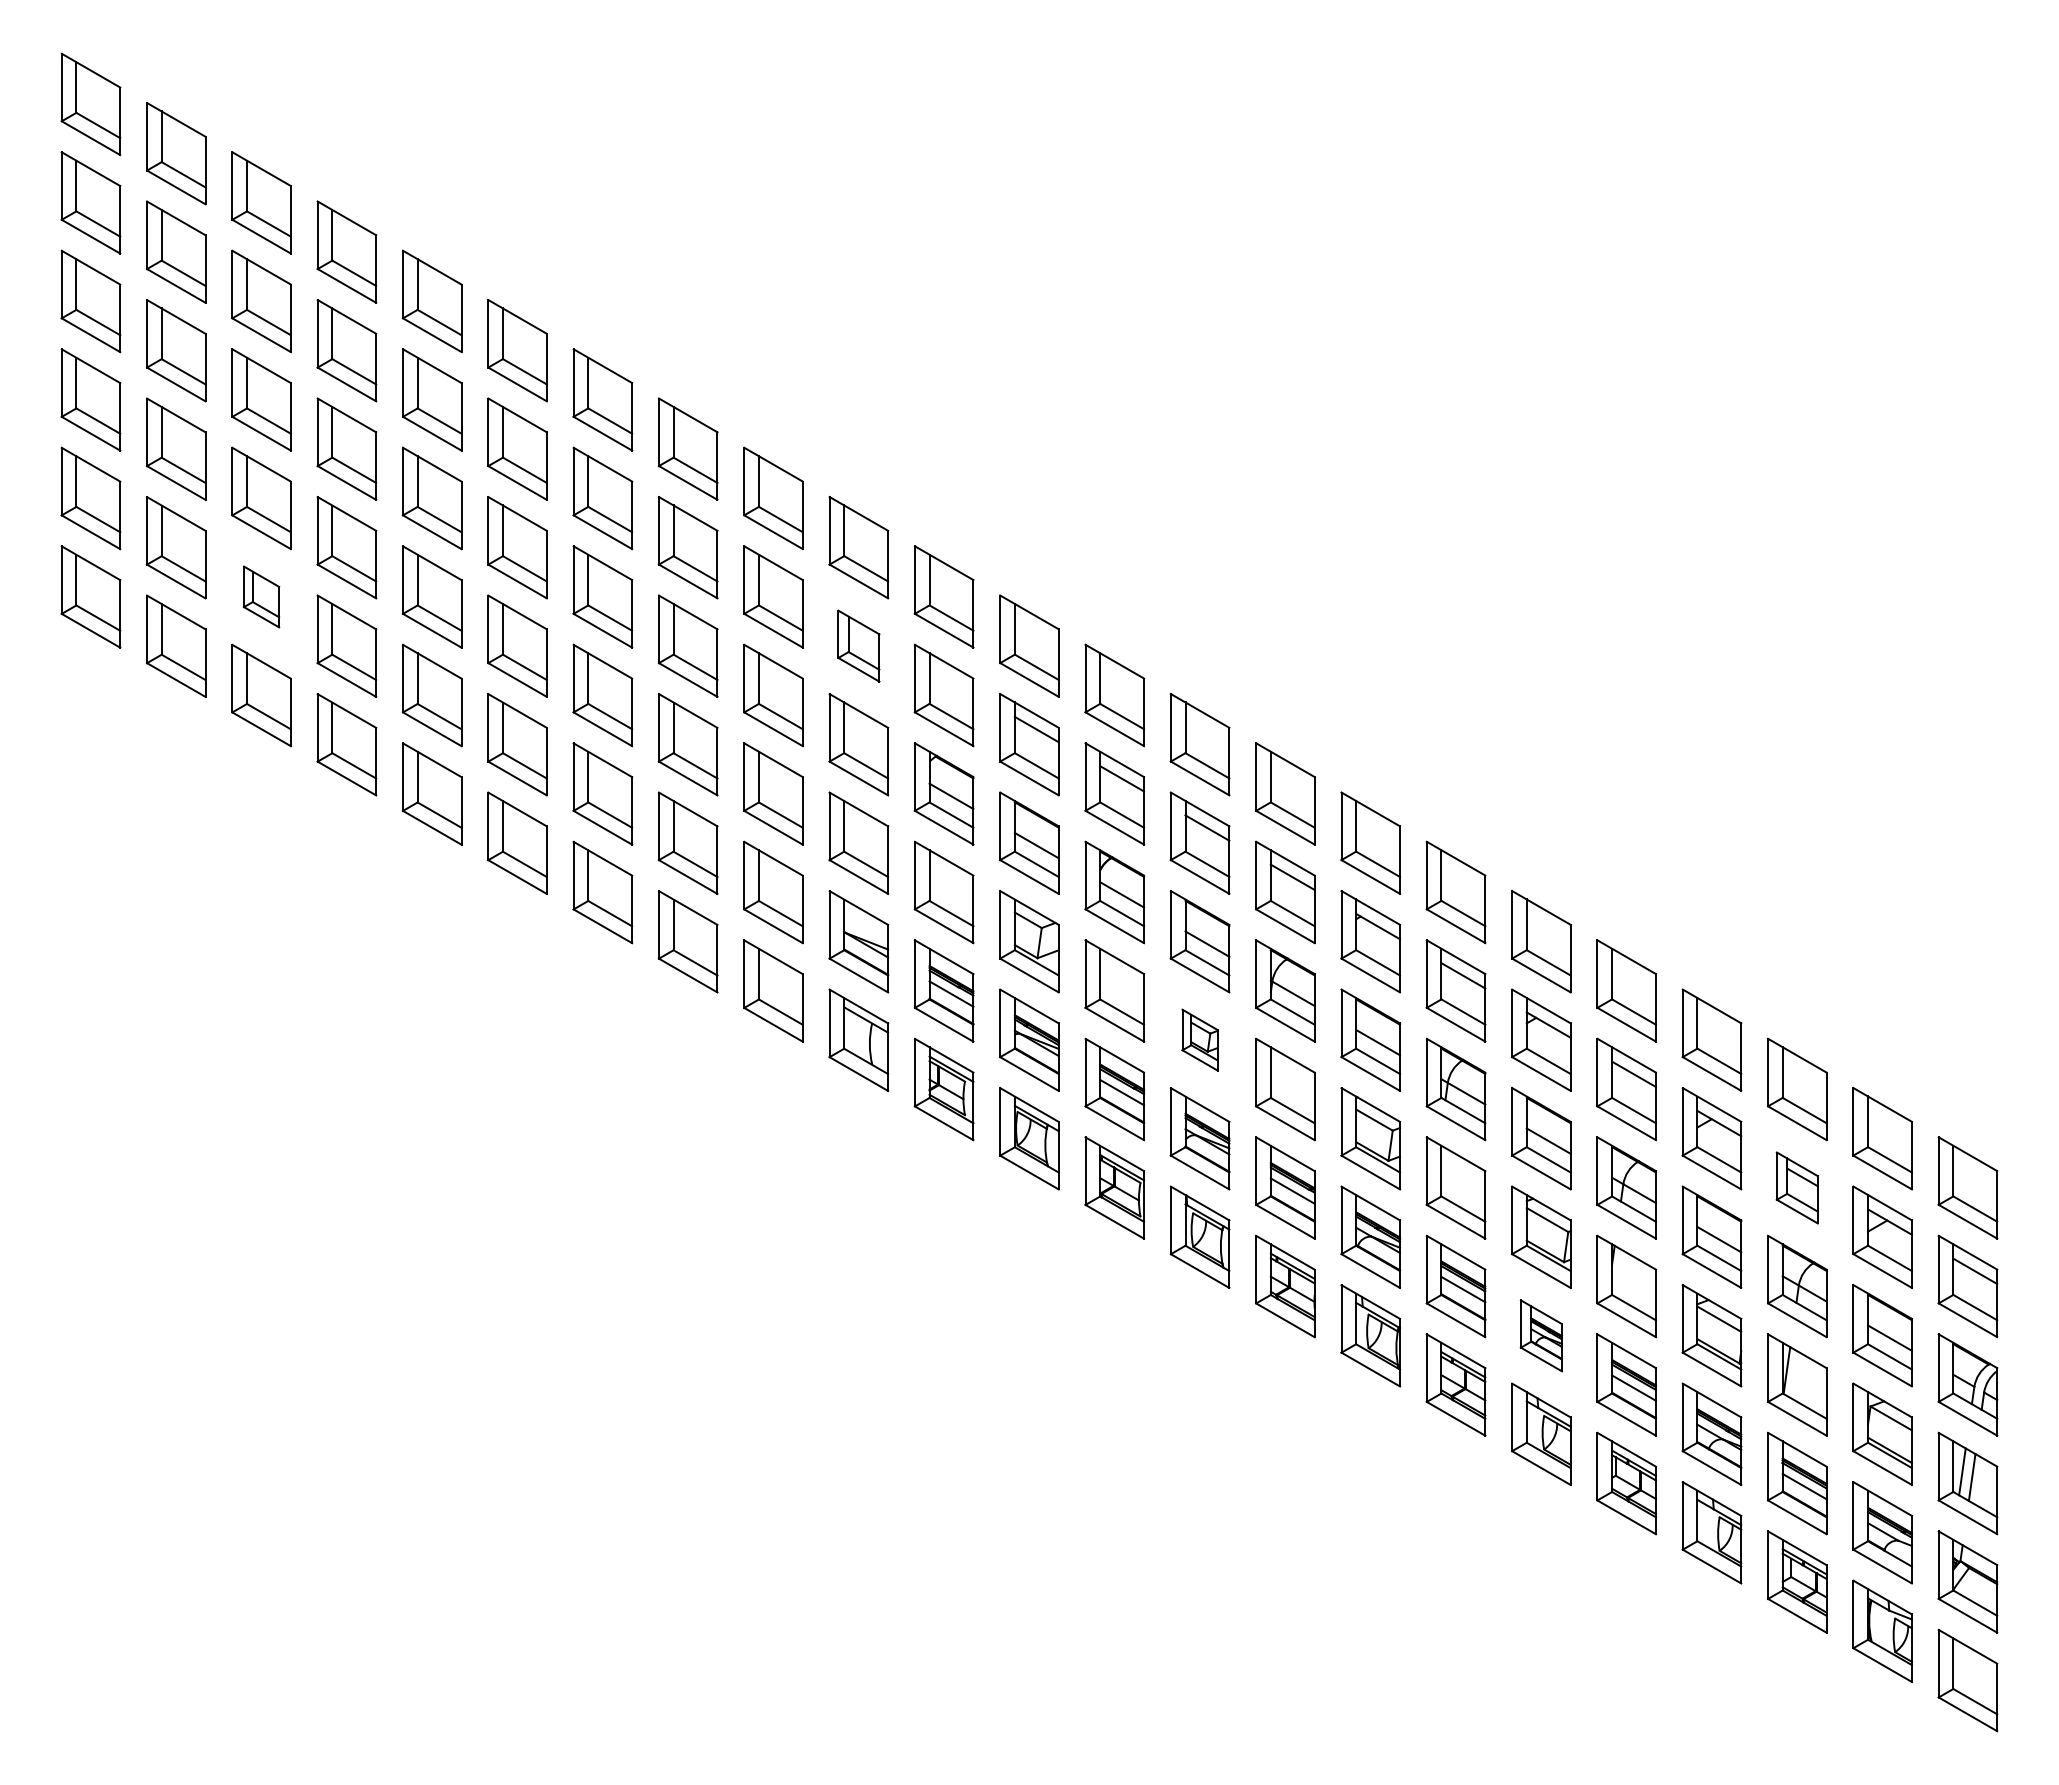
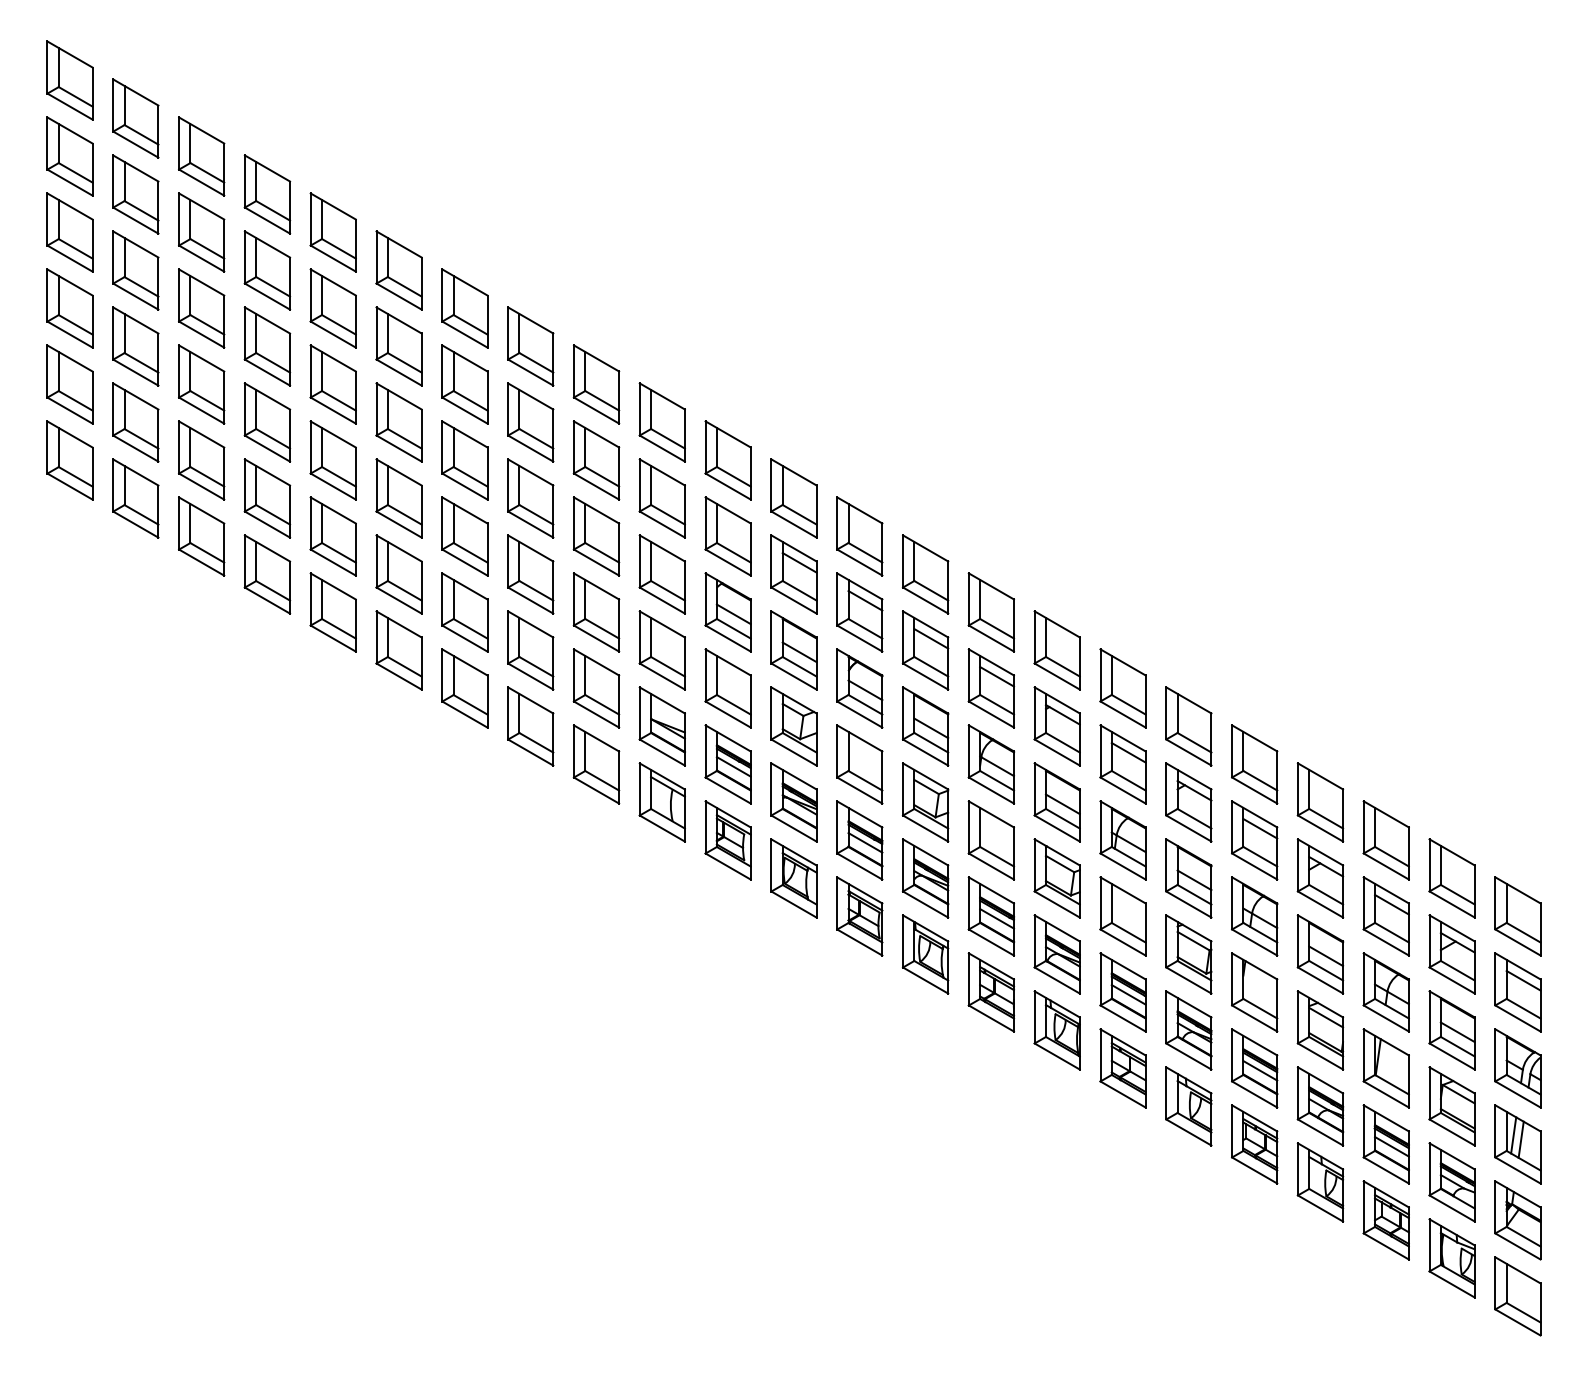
part: (261, 596) -> (201, 460), size x1.67
part: (858, 645) -> (662, 497), size x1.43
part: (1199, 1039) -> (925, 801), size x1.67
part: (1797, 1187) -> (1386, 916), size x1.43
part: (1541, 1335) -> (1188, 1030), size x1.43

